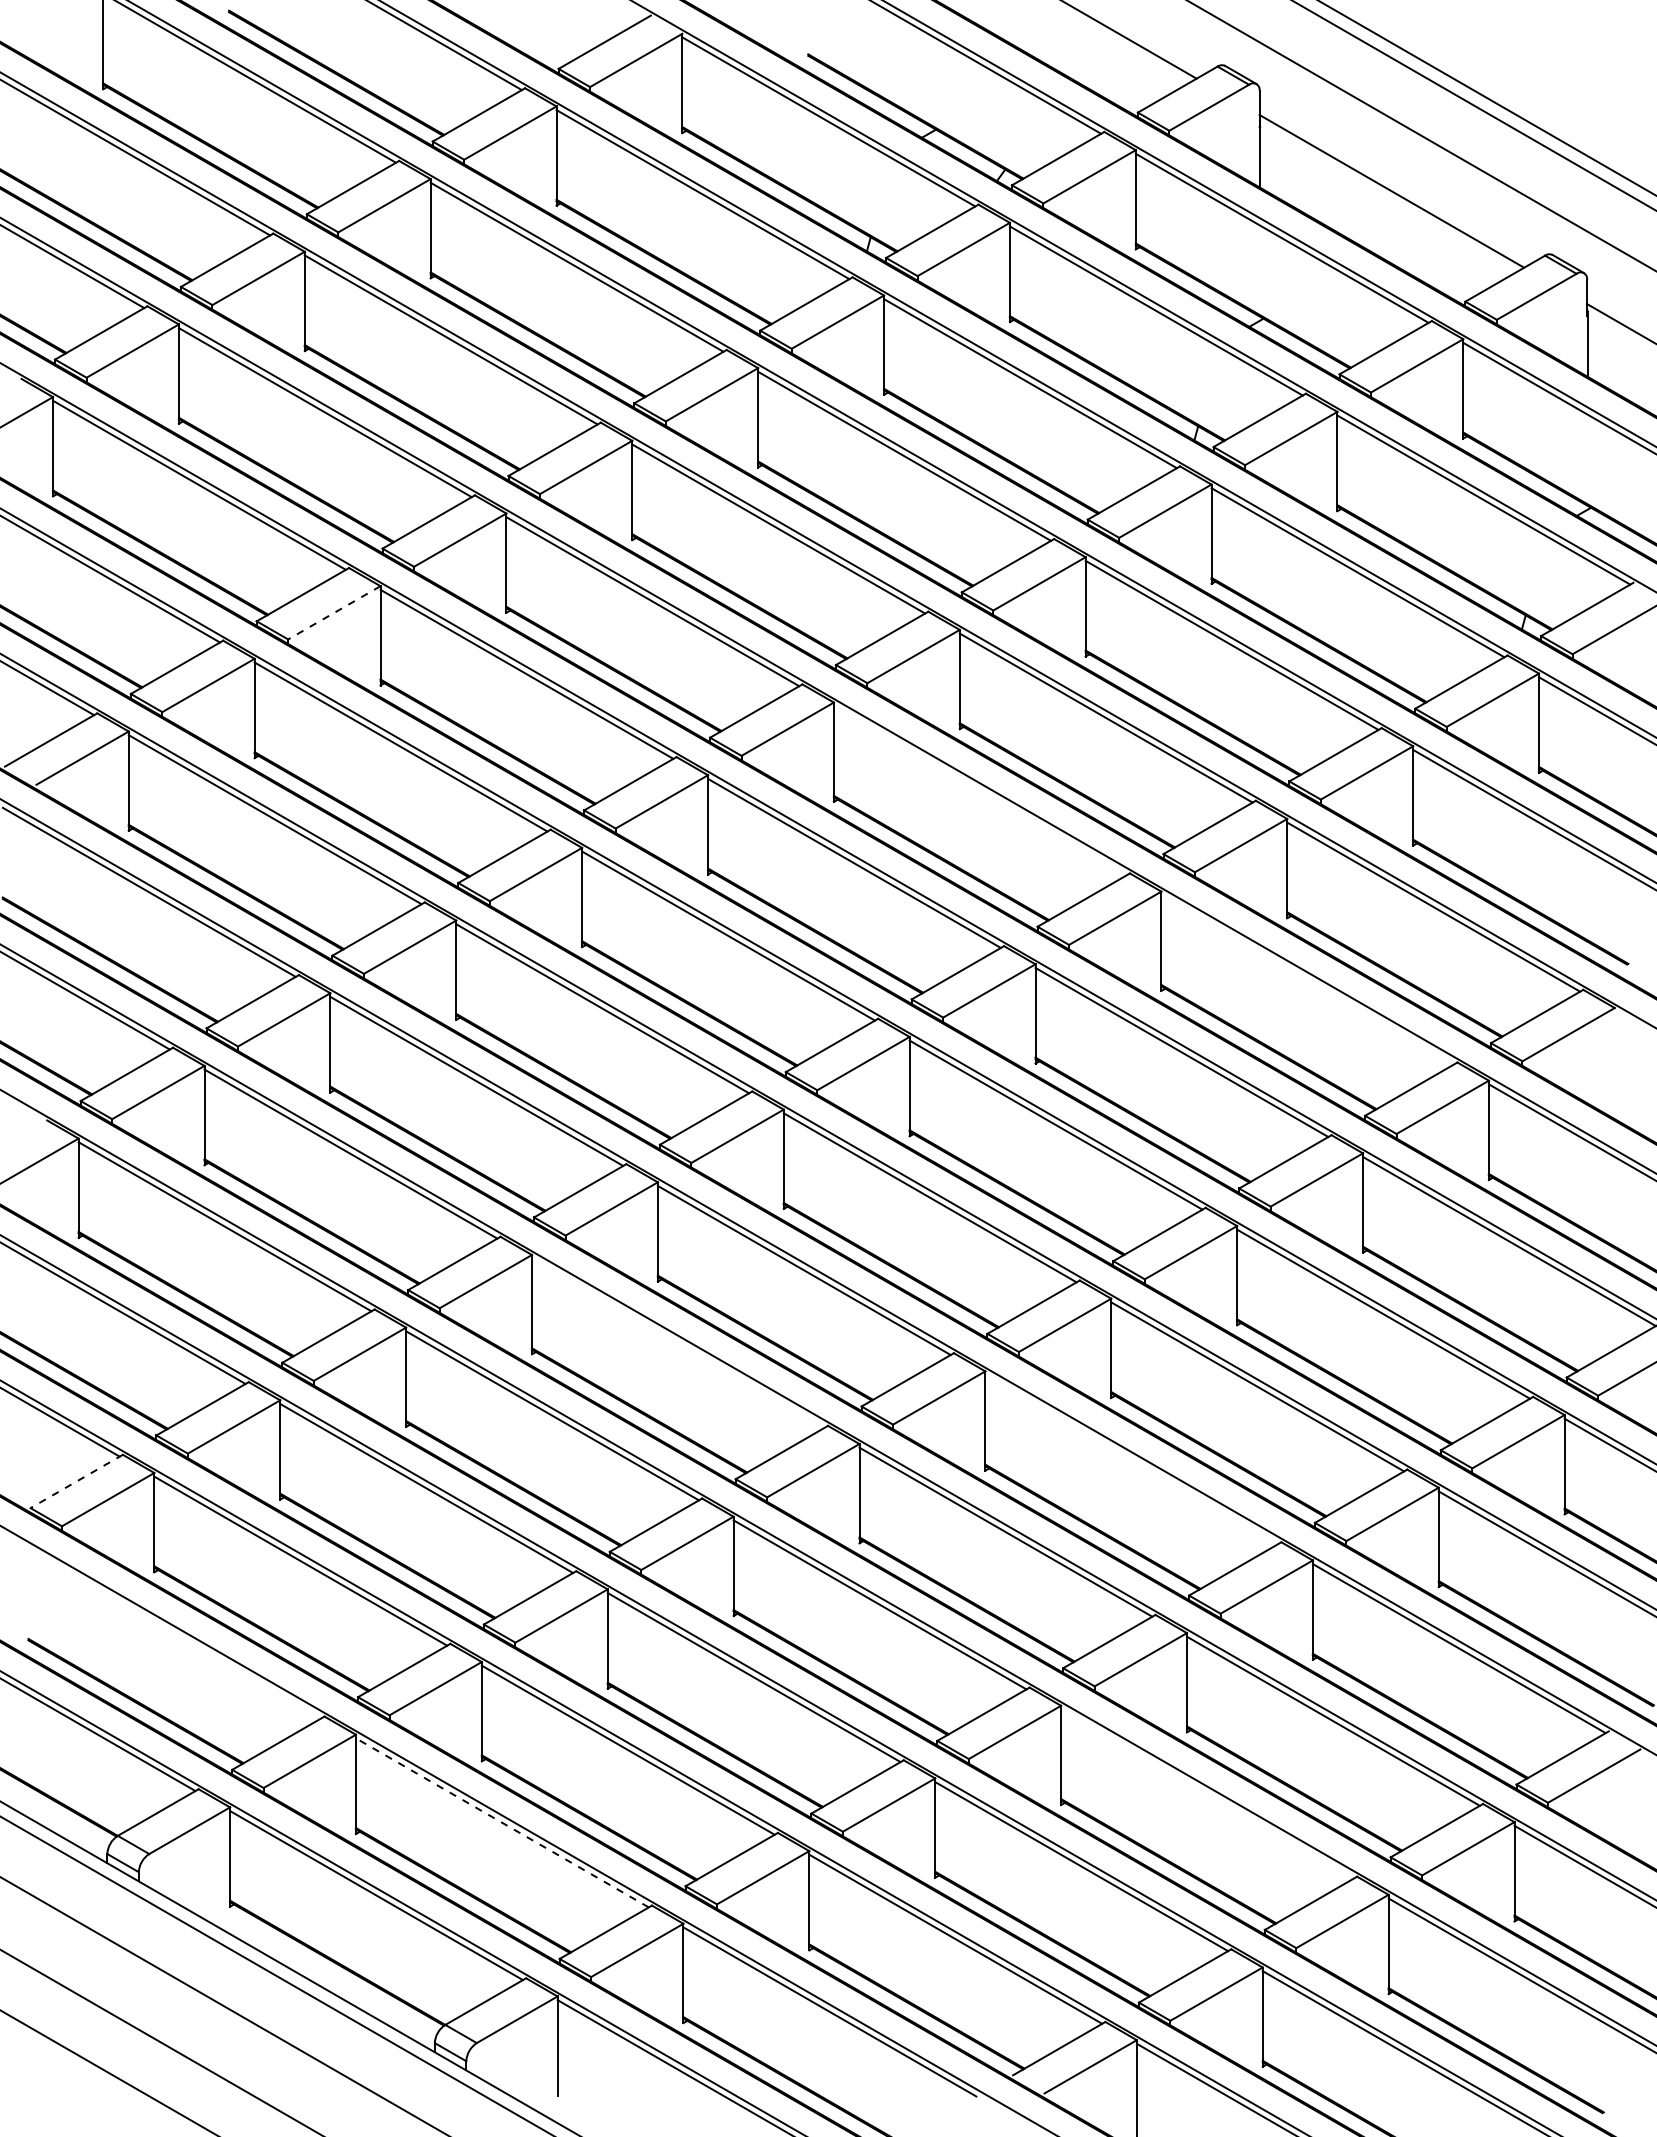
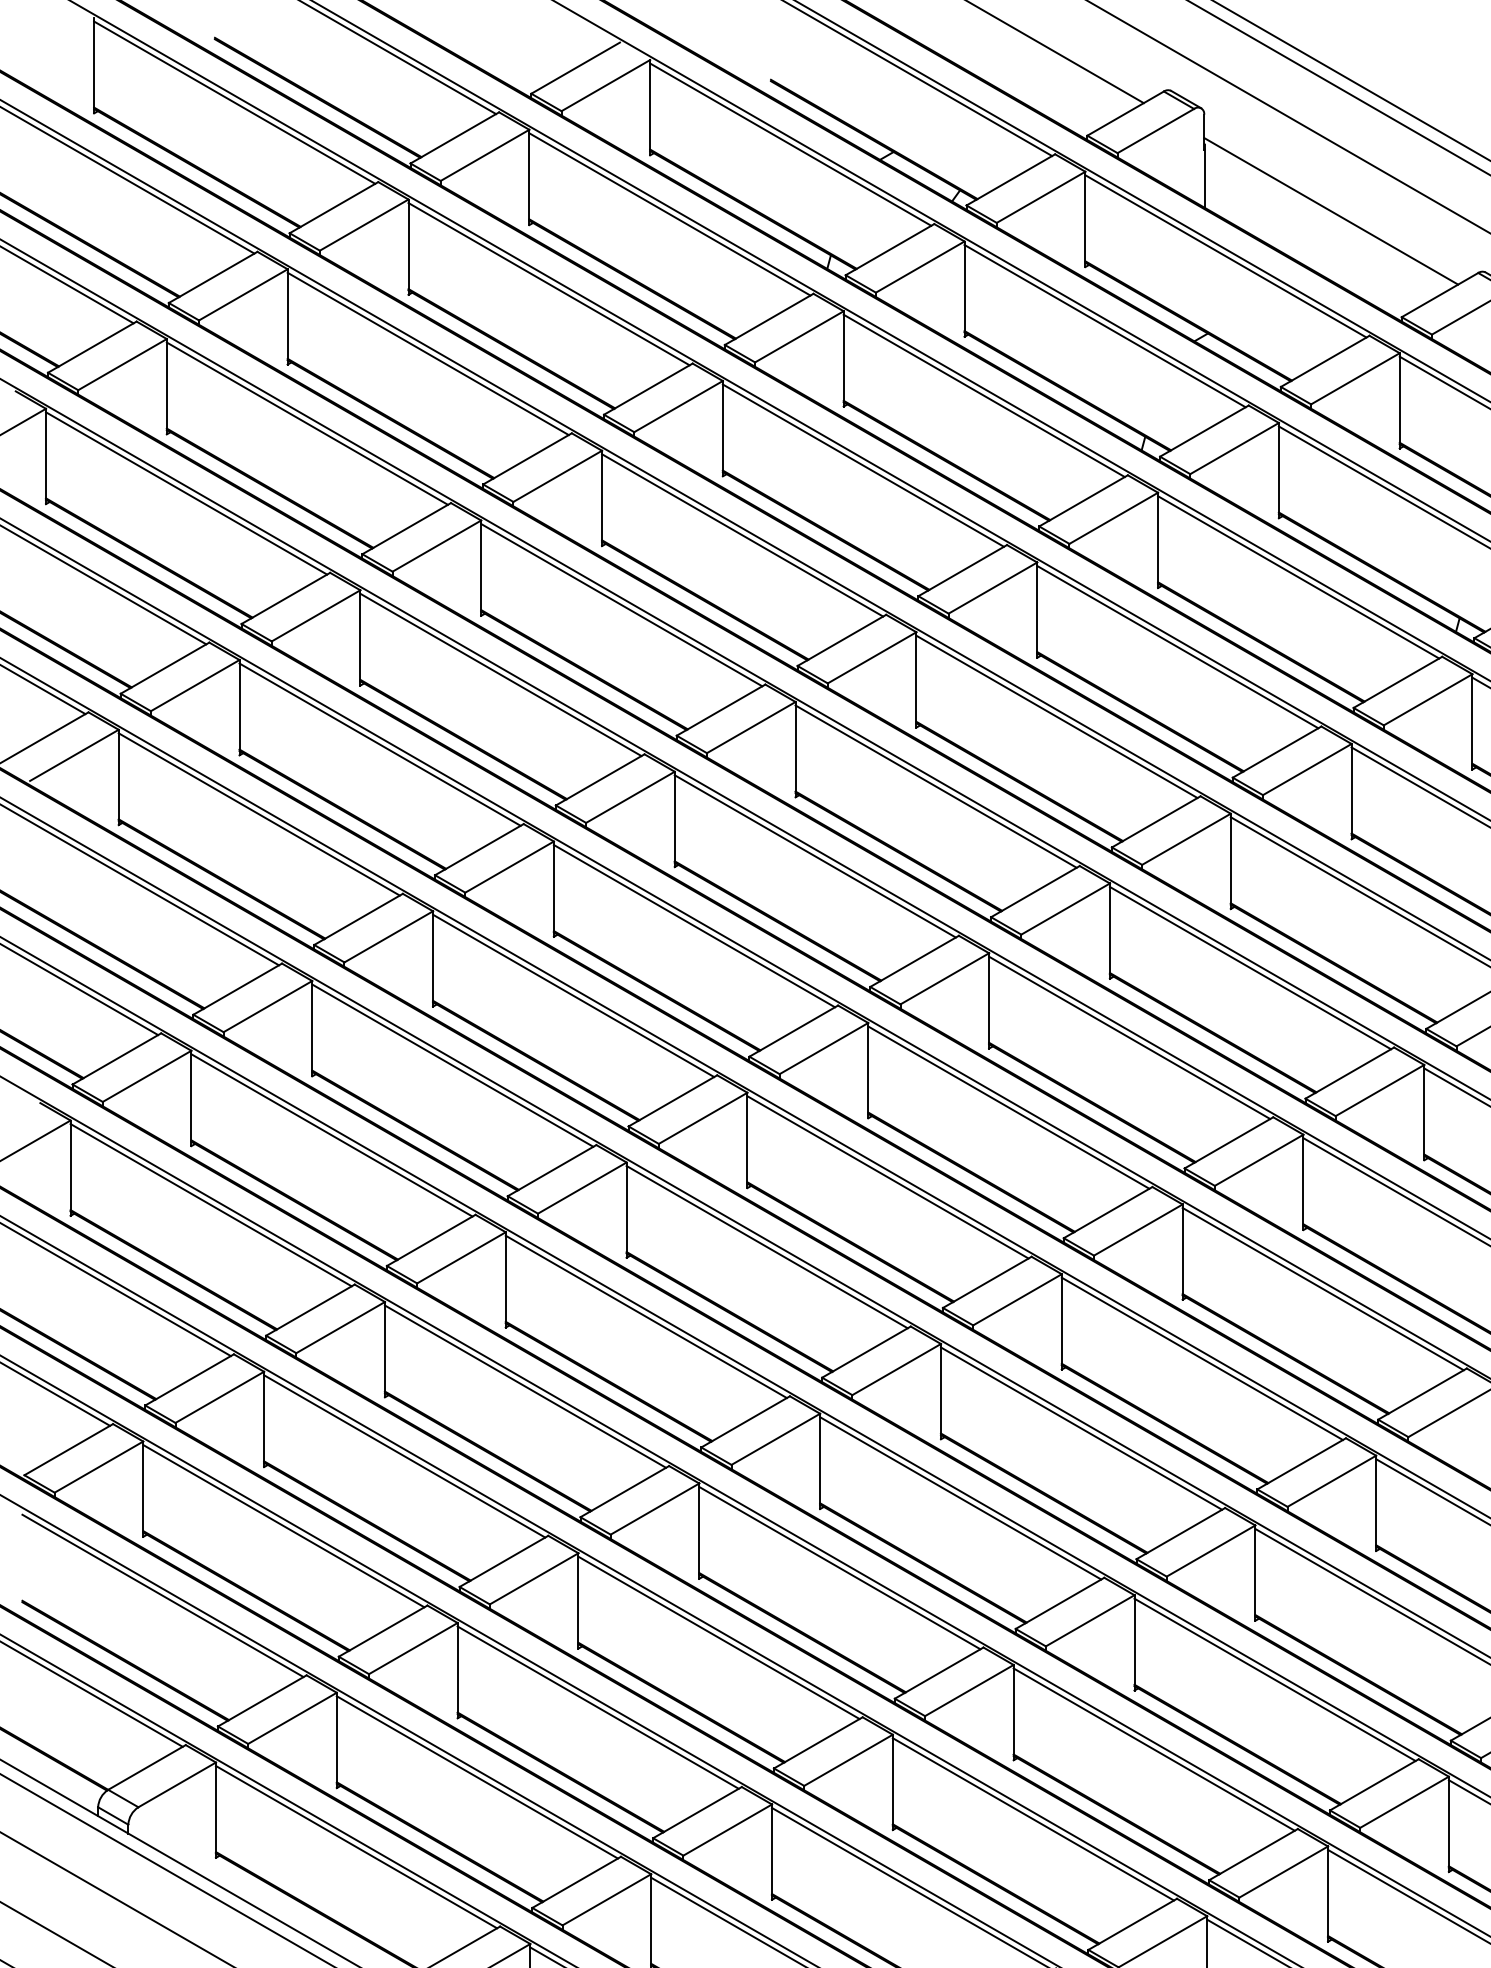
line: (333, 613) -> (315, 616), dashed -> solid
line: (979, 790) -> (935, 786), added
line: (1307, 979) -> (1250, 967), added
line: (677, 1342) -> (645, 1316), added
line: (1131, 1459) -> (1081, 1428), added
line: (76, 1481) -> (68, 1449), dashed -> solid
line: (174, 1633) -> (162, 1595), added
line: (1207, 1793) -> (1154, 1749), added
line: (501, 1822) -> (476, 1777), dashed -> solid

